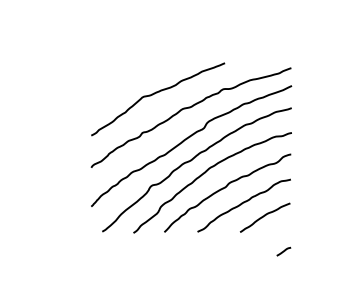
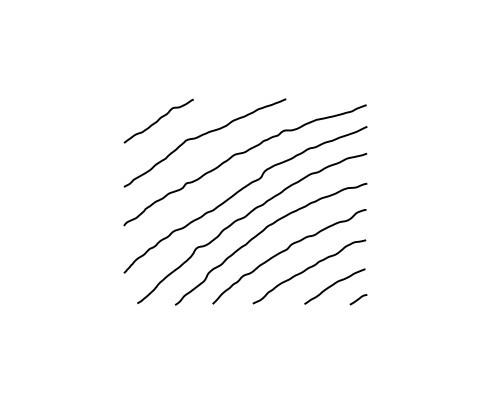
curve: (119, 80) -> (158, 120), added
line: (283, 251) -> (358, 299), moved

